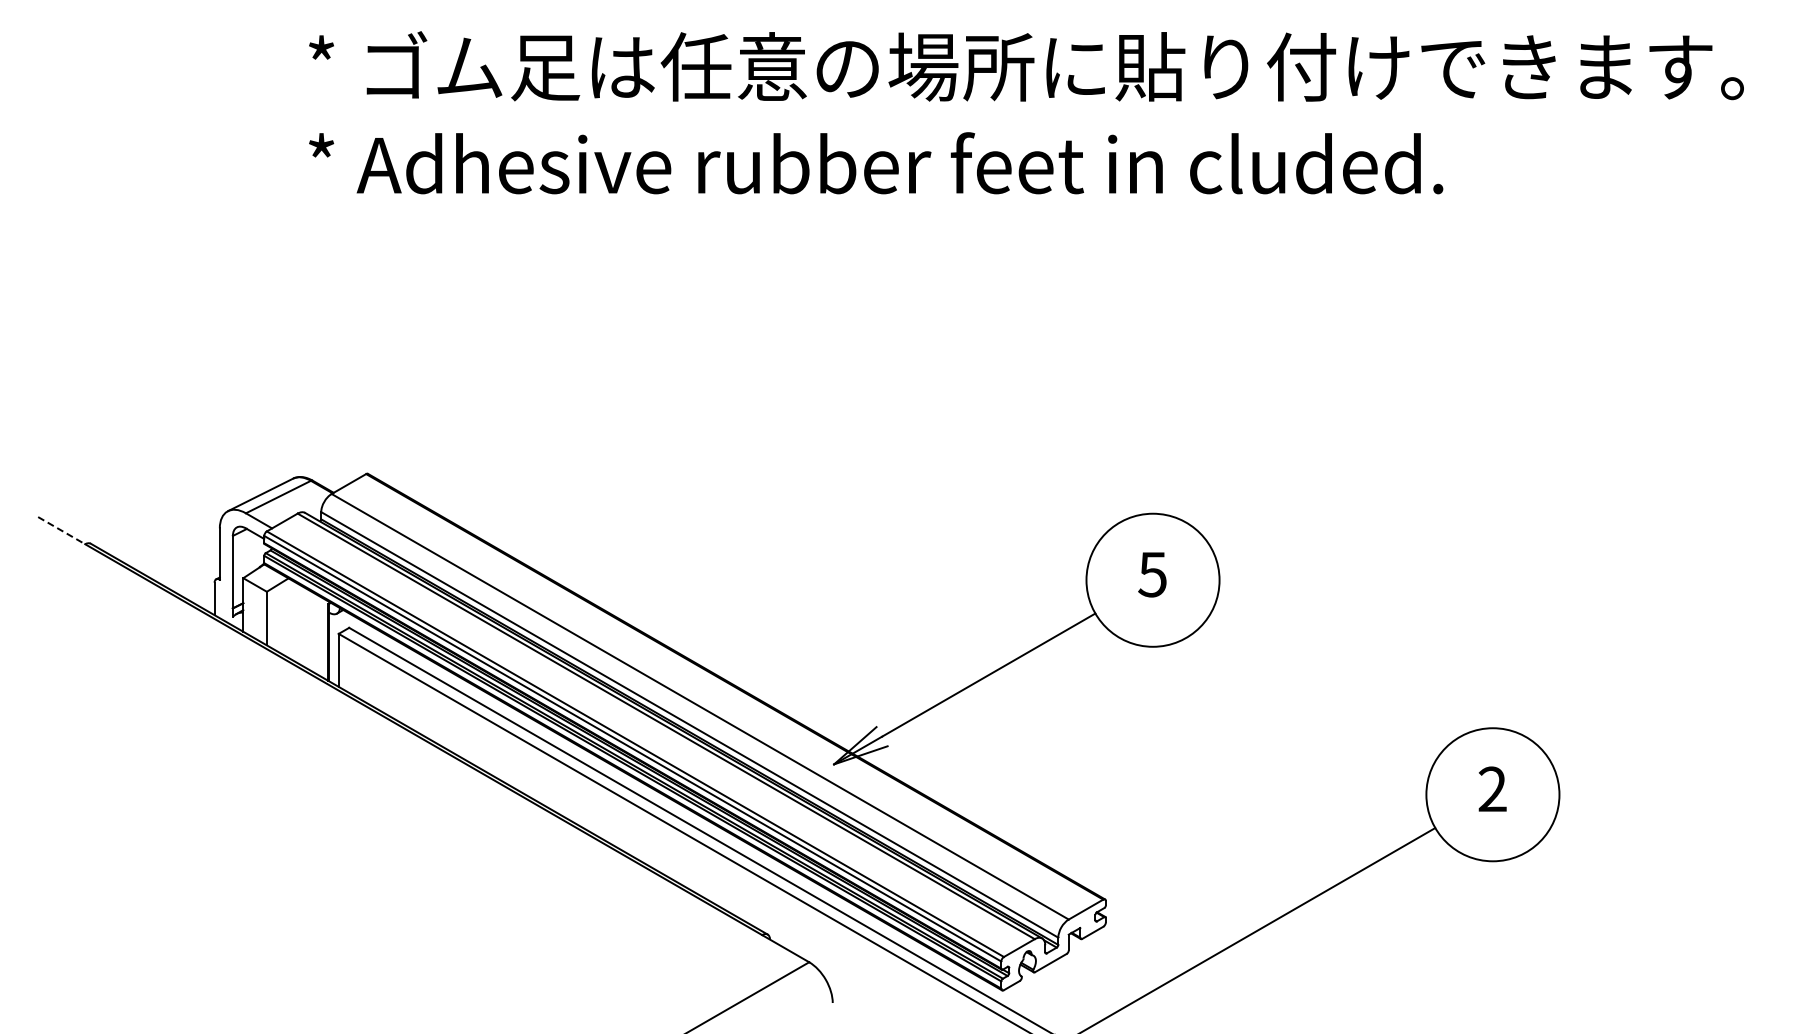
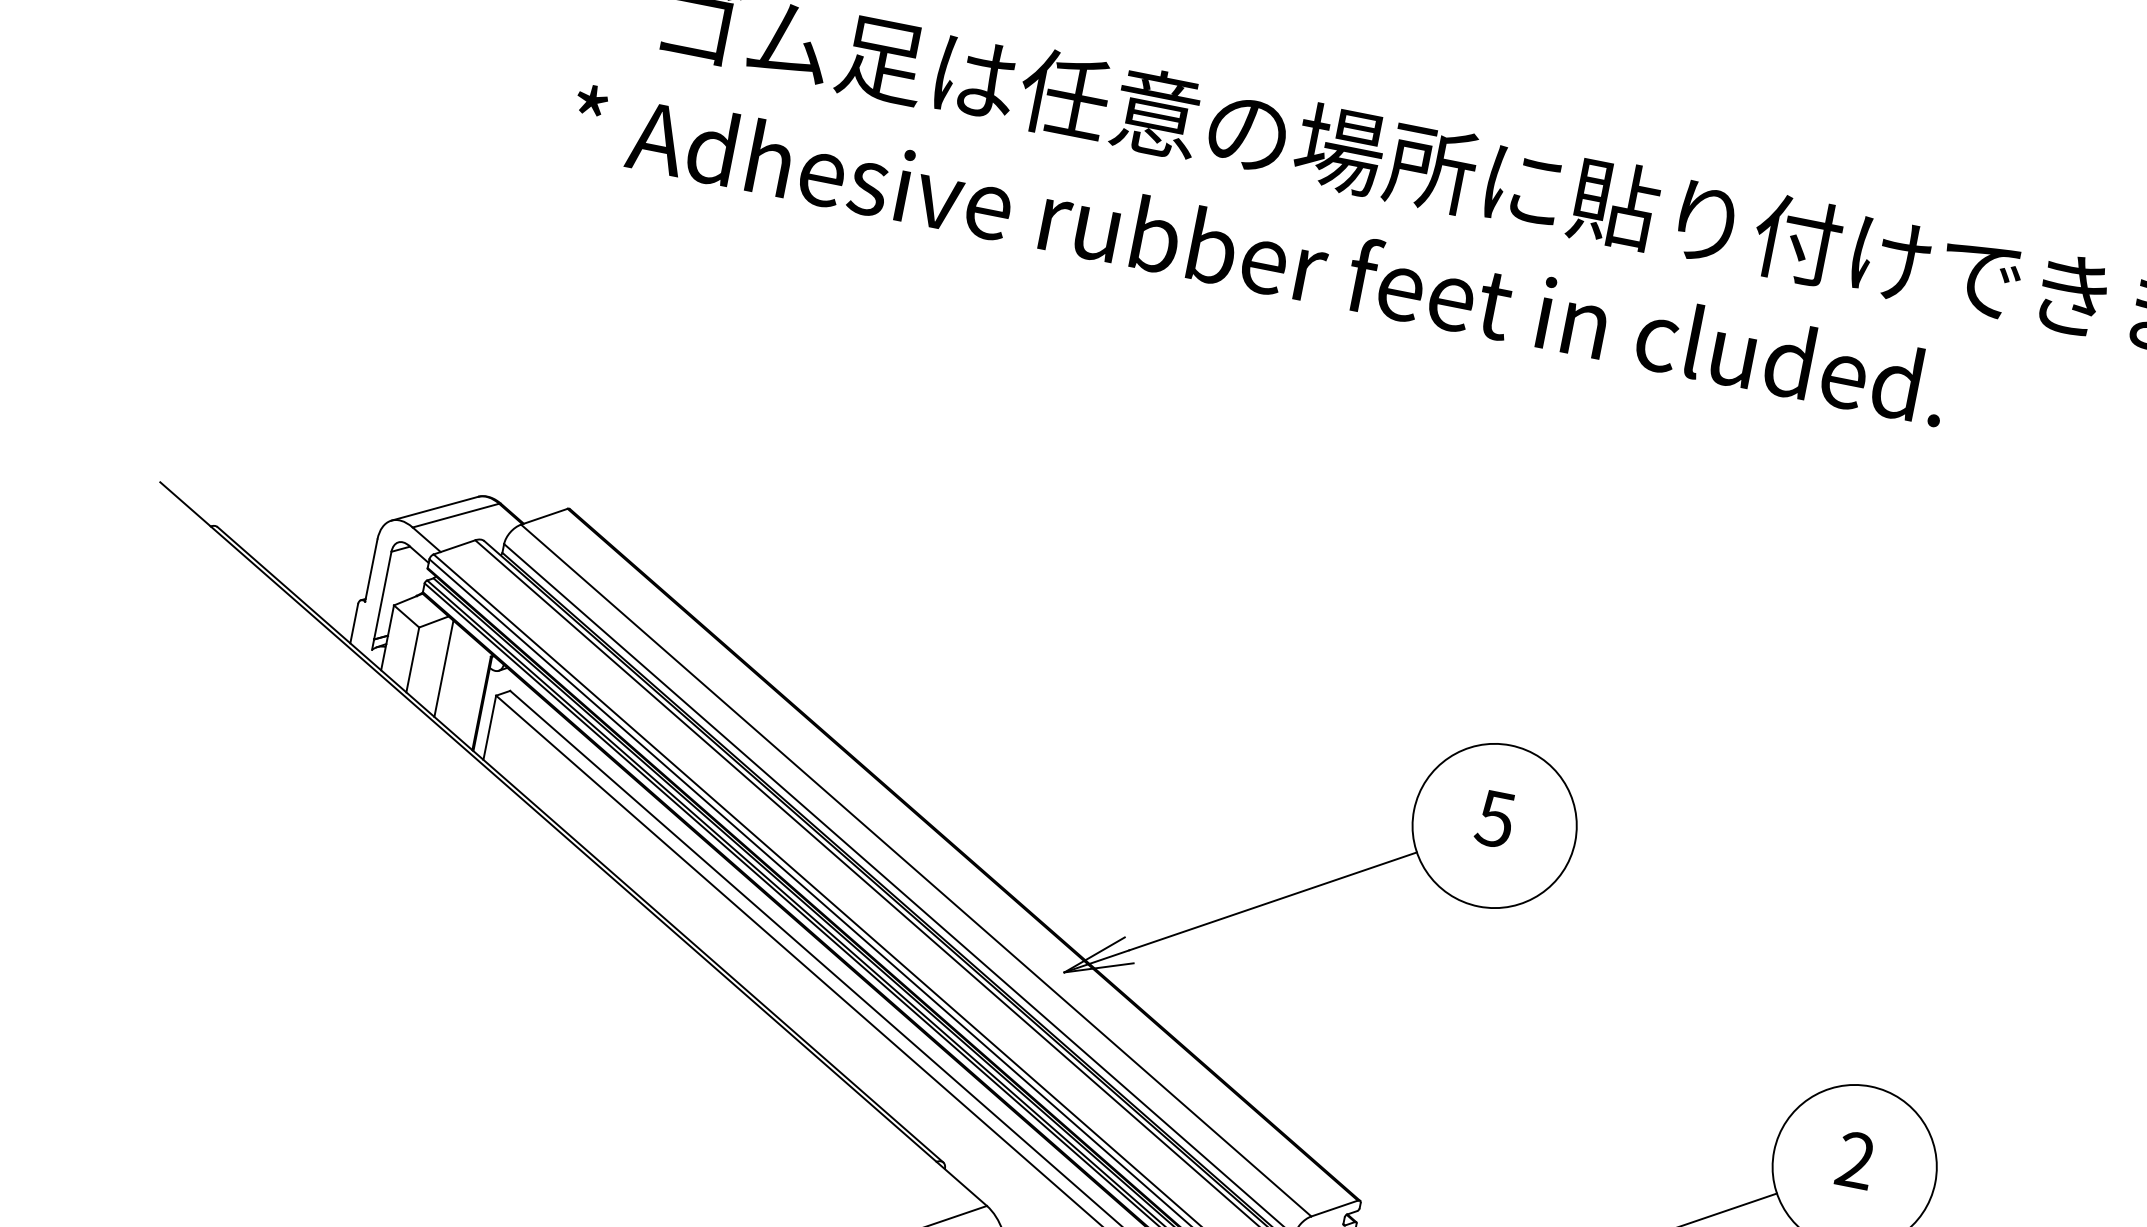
line: (62, 530) -> (186, 504), dashed -> solid
line: (293, 620) -> (444, 668), added

